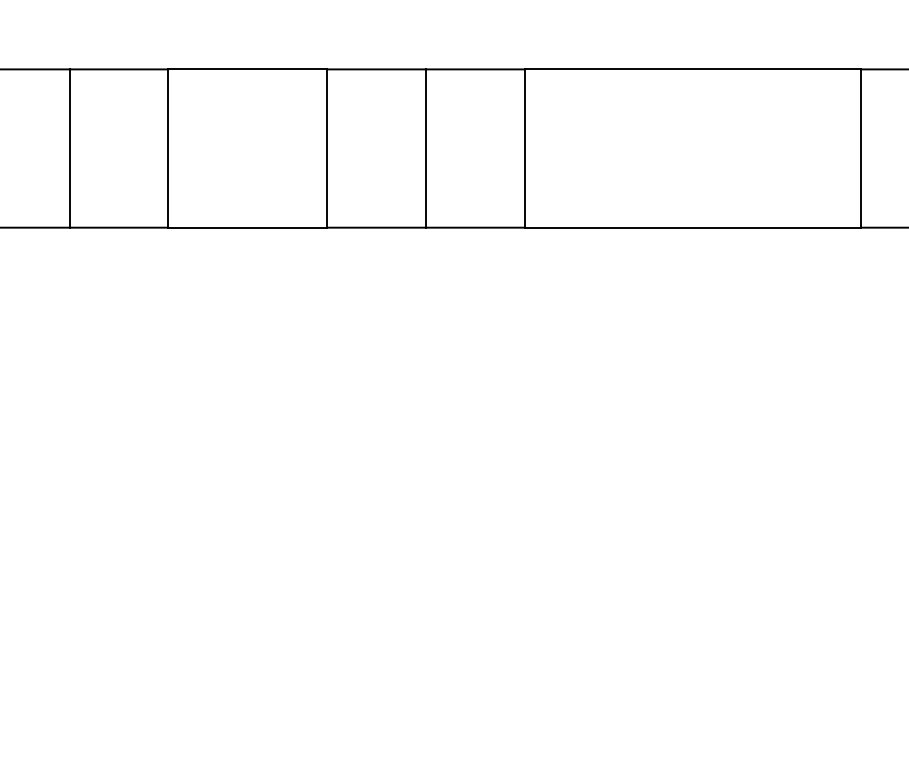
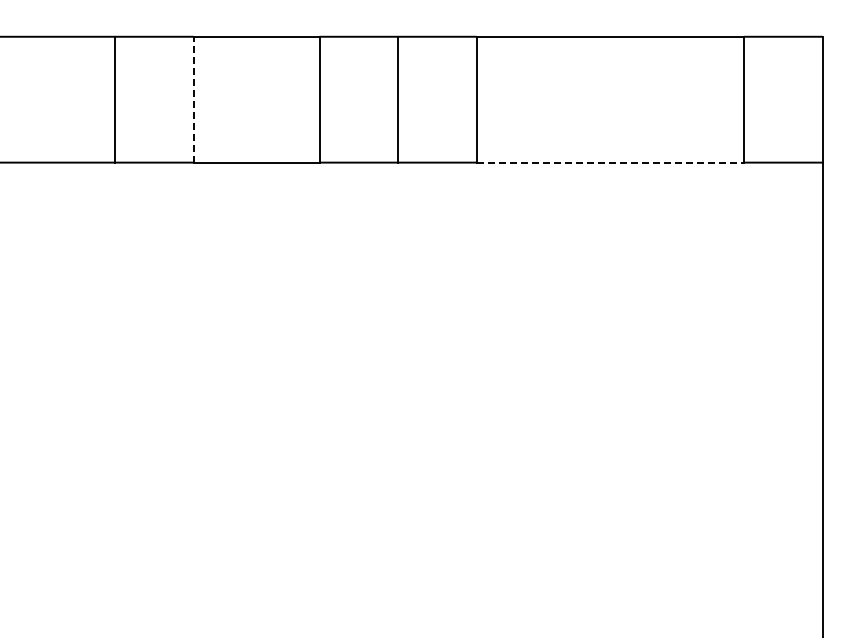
line: (168, 148) -> (193, 99), solid -> dashed
line: (692, 227) -> (610, 162), solid -> dashed

